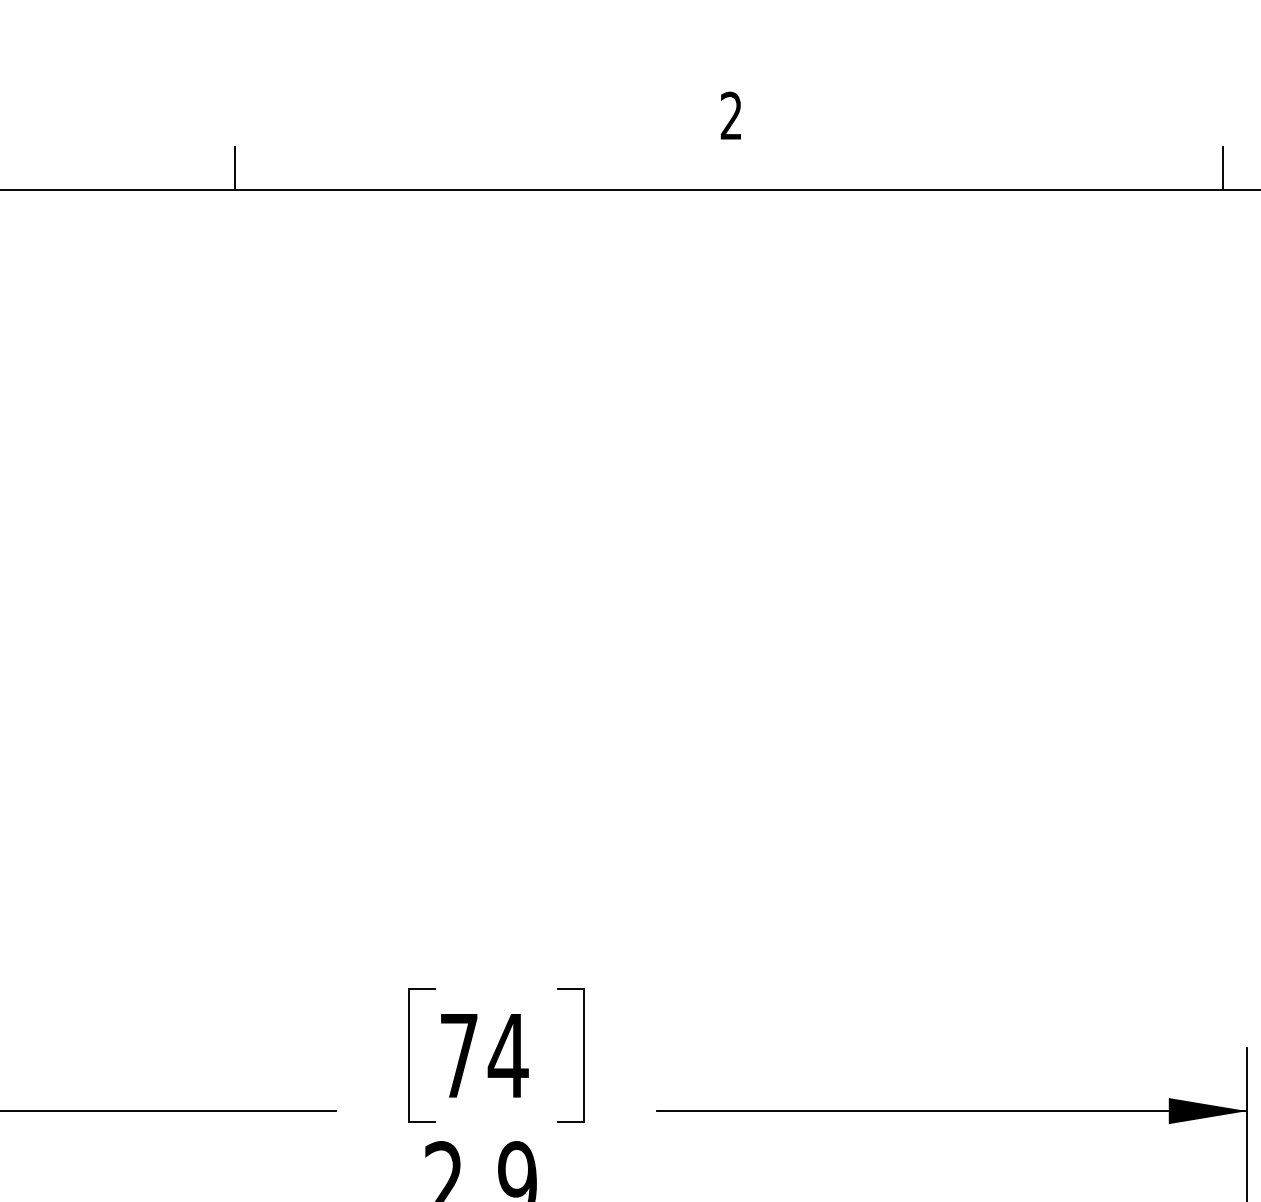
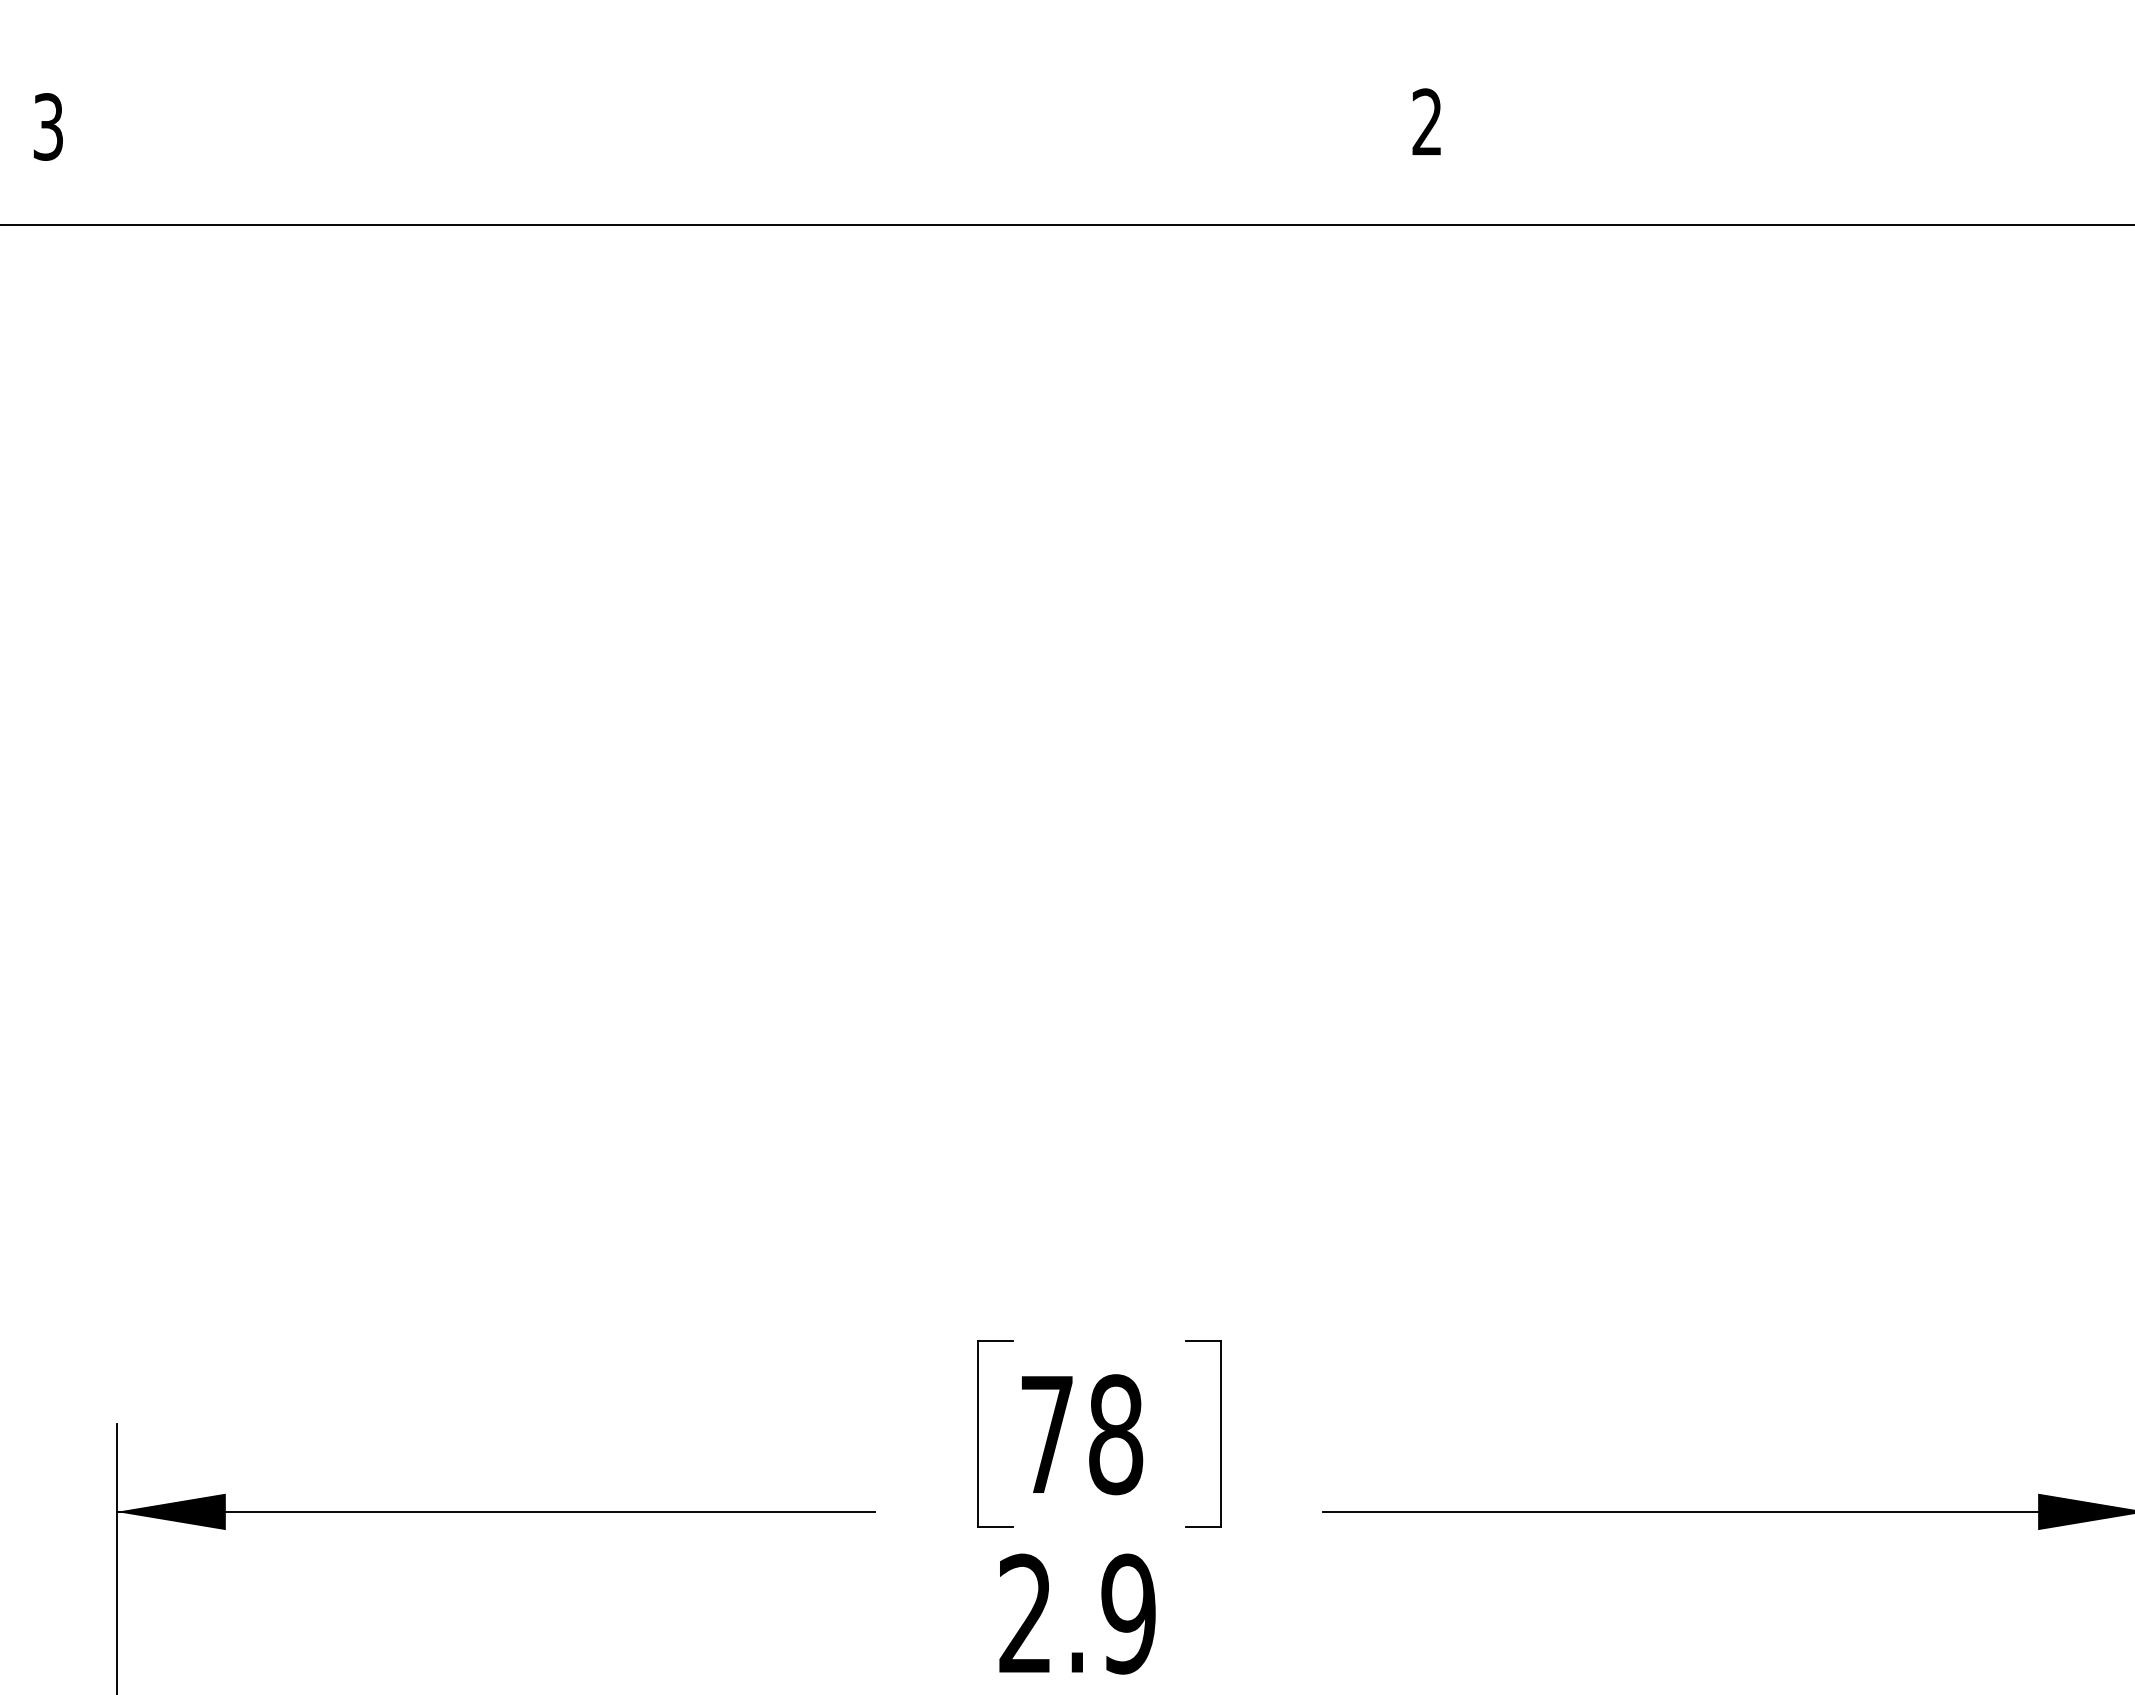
line: (234, 168) -> (733, 195), removed
line: (1222, 168) -> (2113, 195), removed
text: (508, 1055) -> (1115, 1434), 74 -> 78

